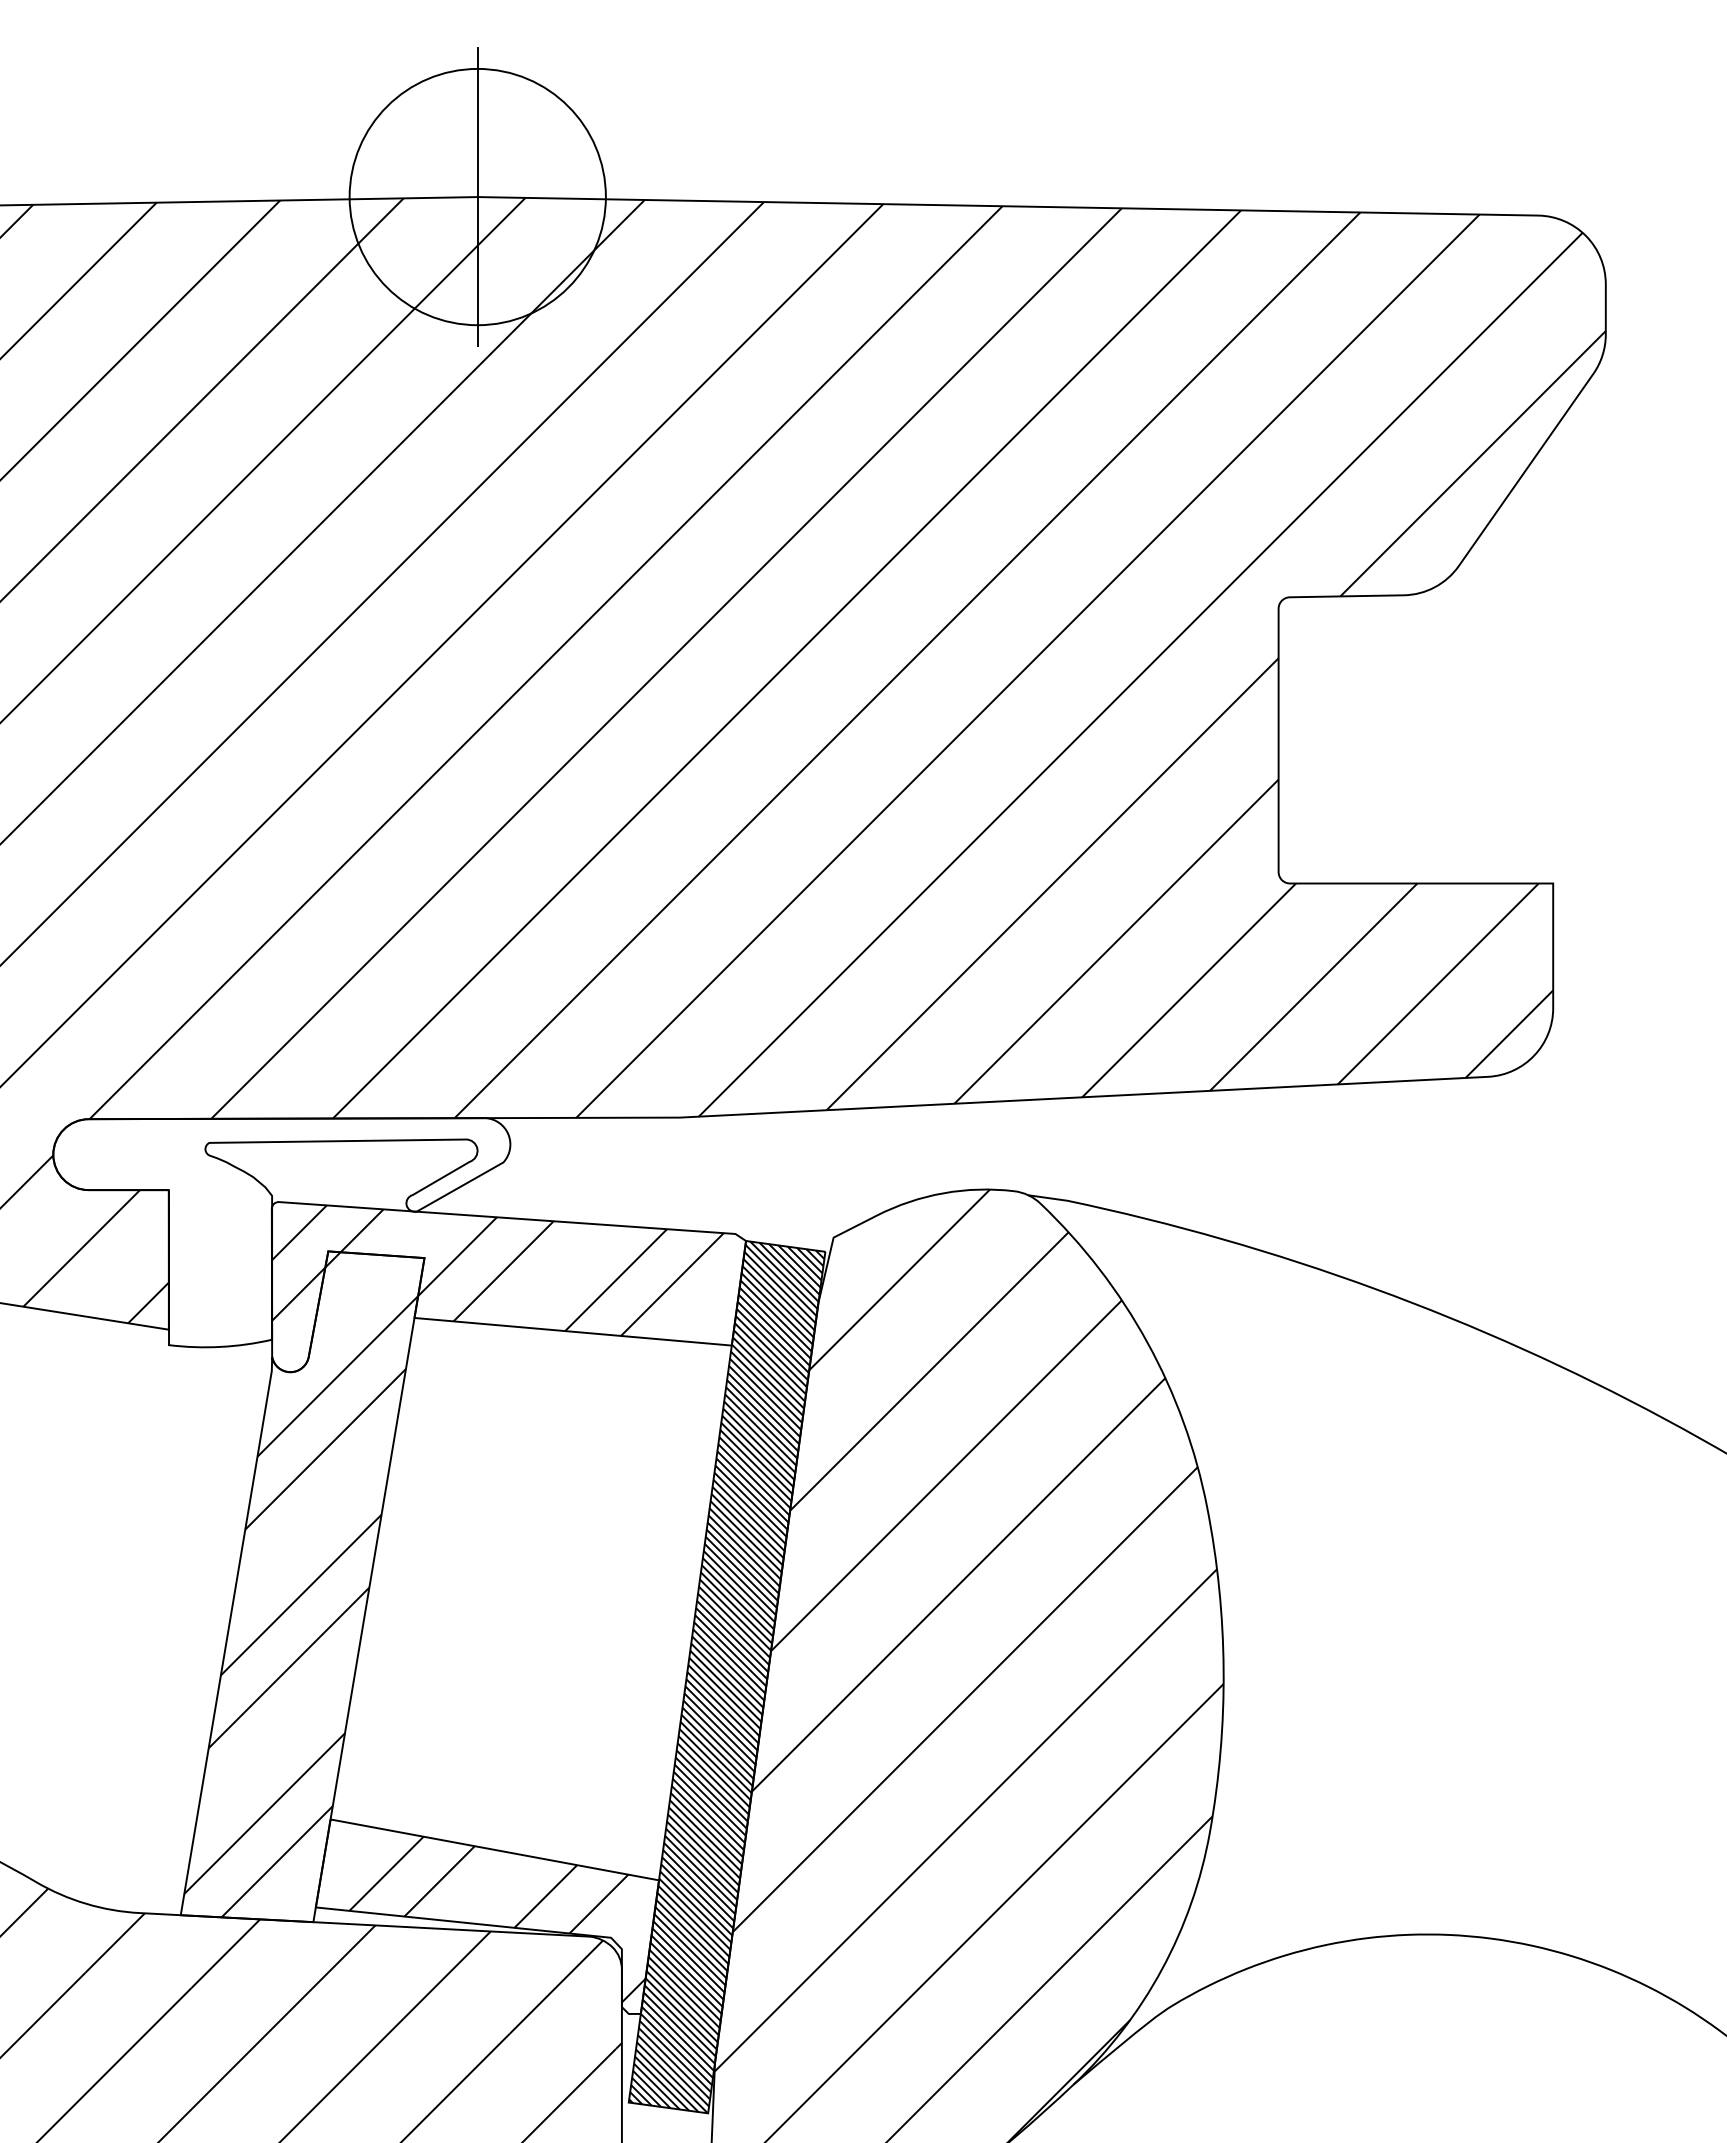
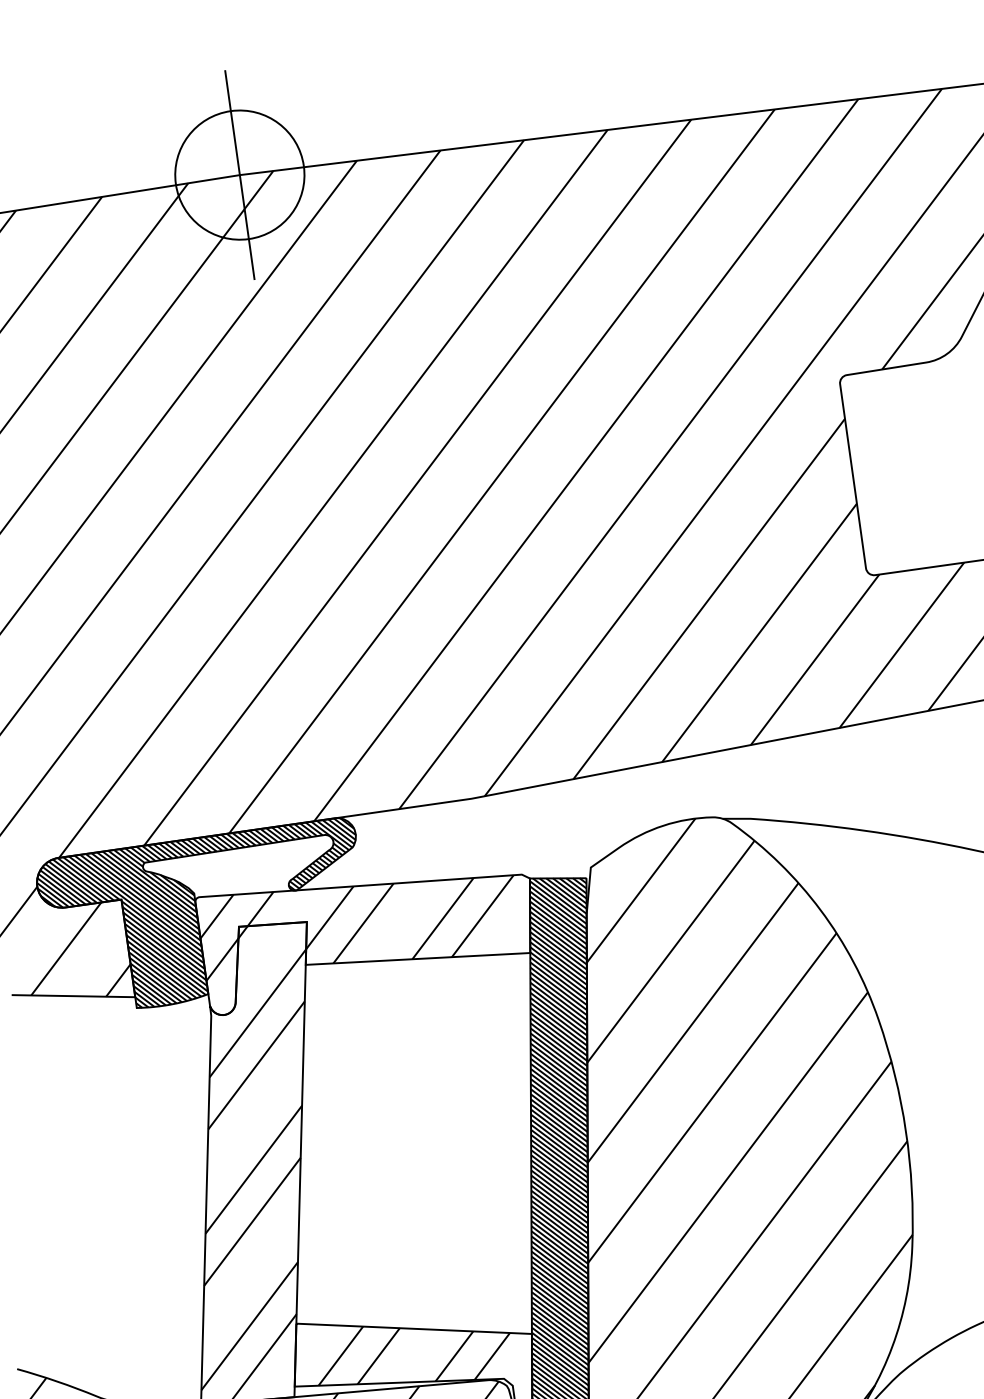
circle: (477, 196) -> (239, 174), size x0.71
hatch: (281, 1232) -> (204, 918), added

